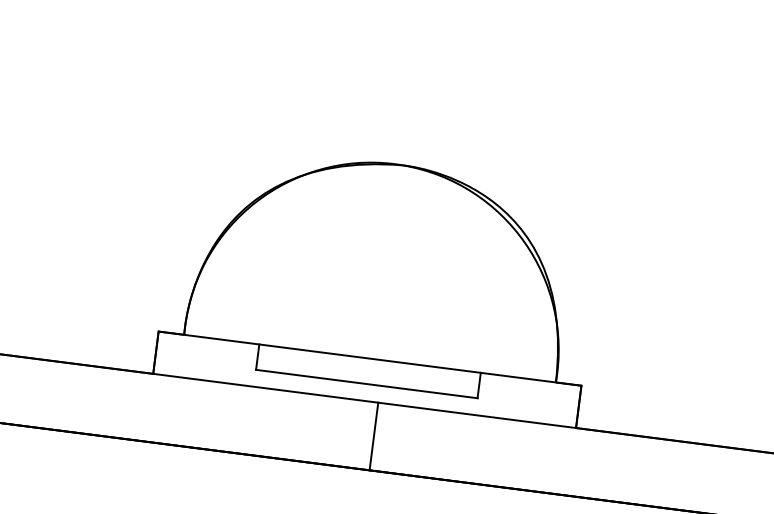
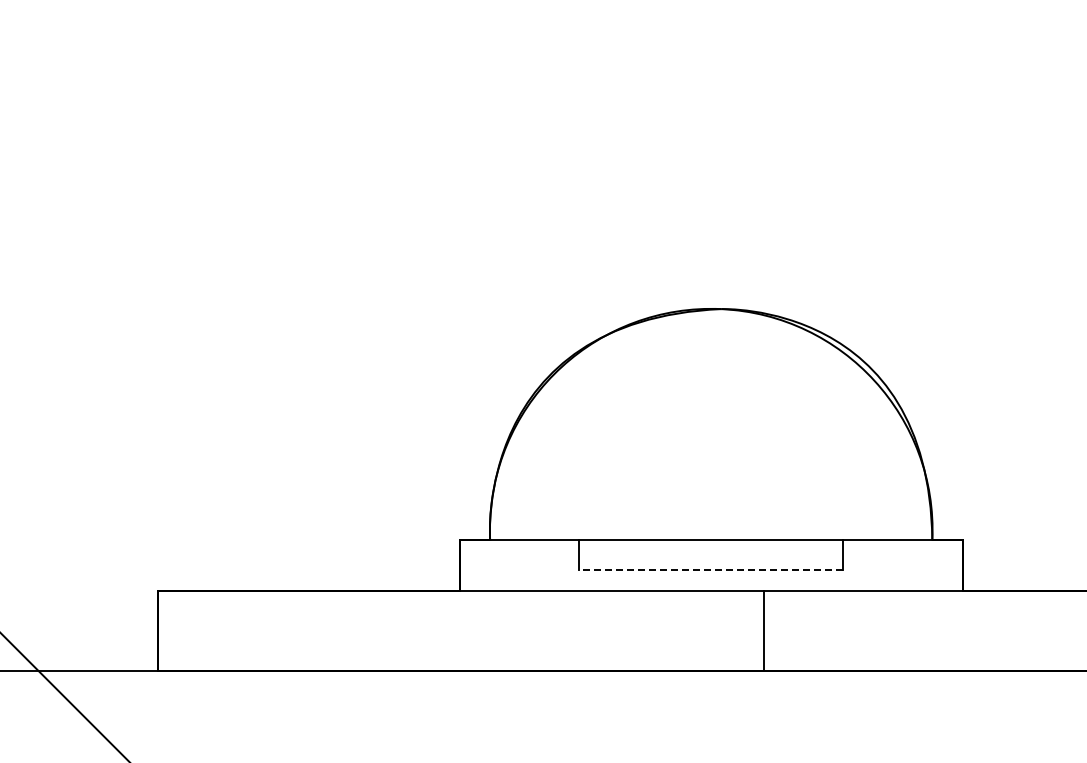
line: (367, 384) -> (711, 570), solid -> dashed
line: (374, 436) -> (764, 630), moved

